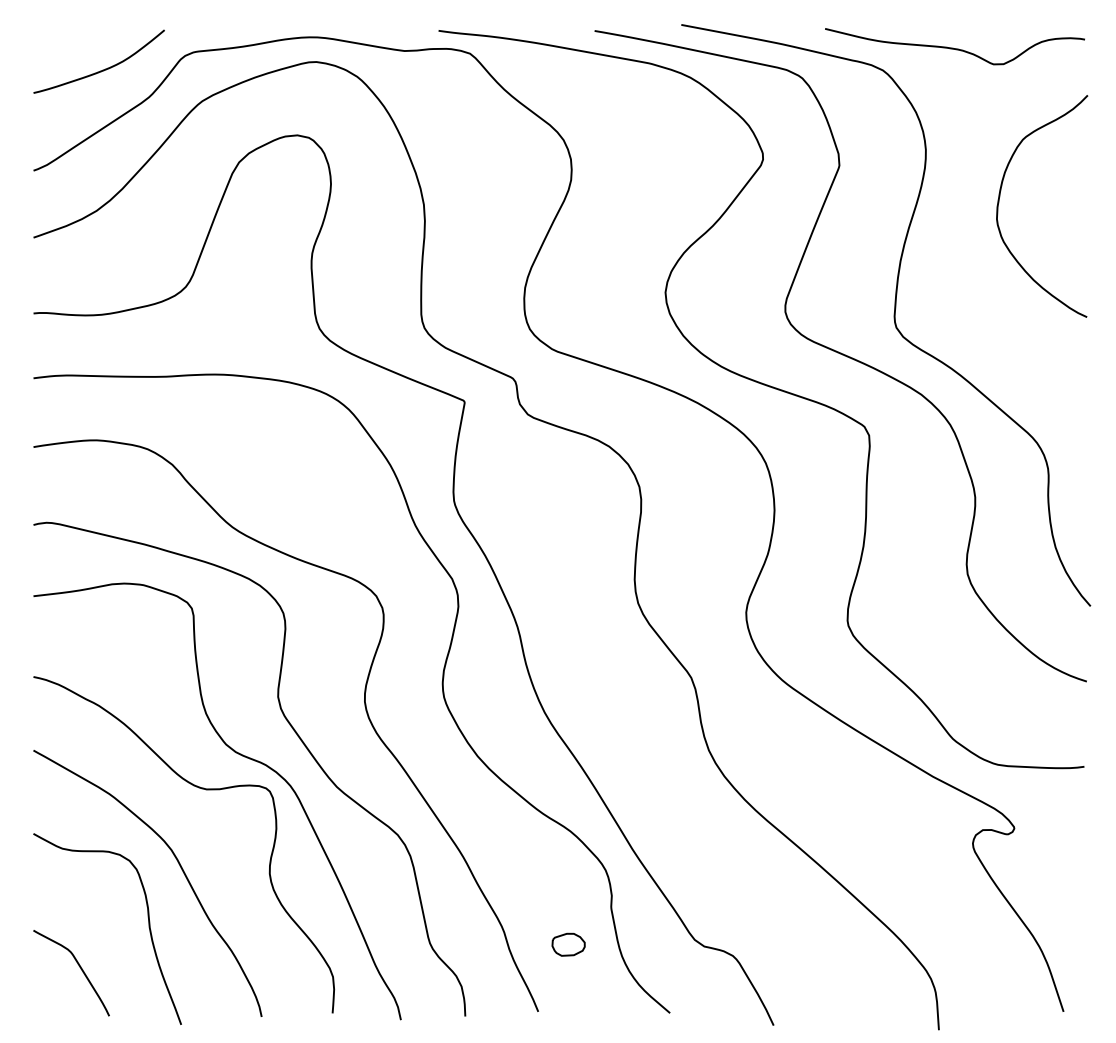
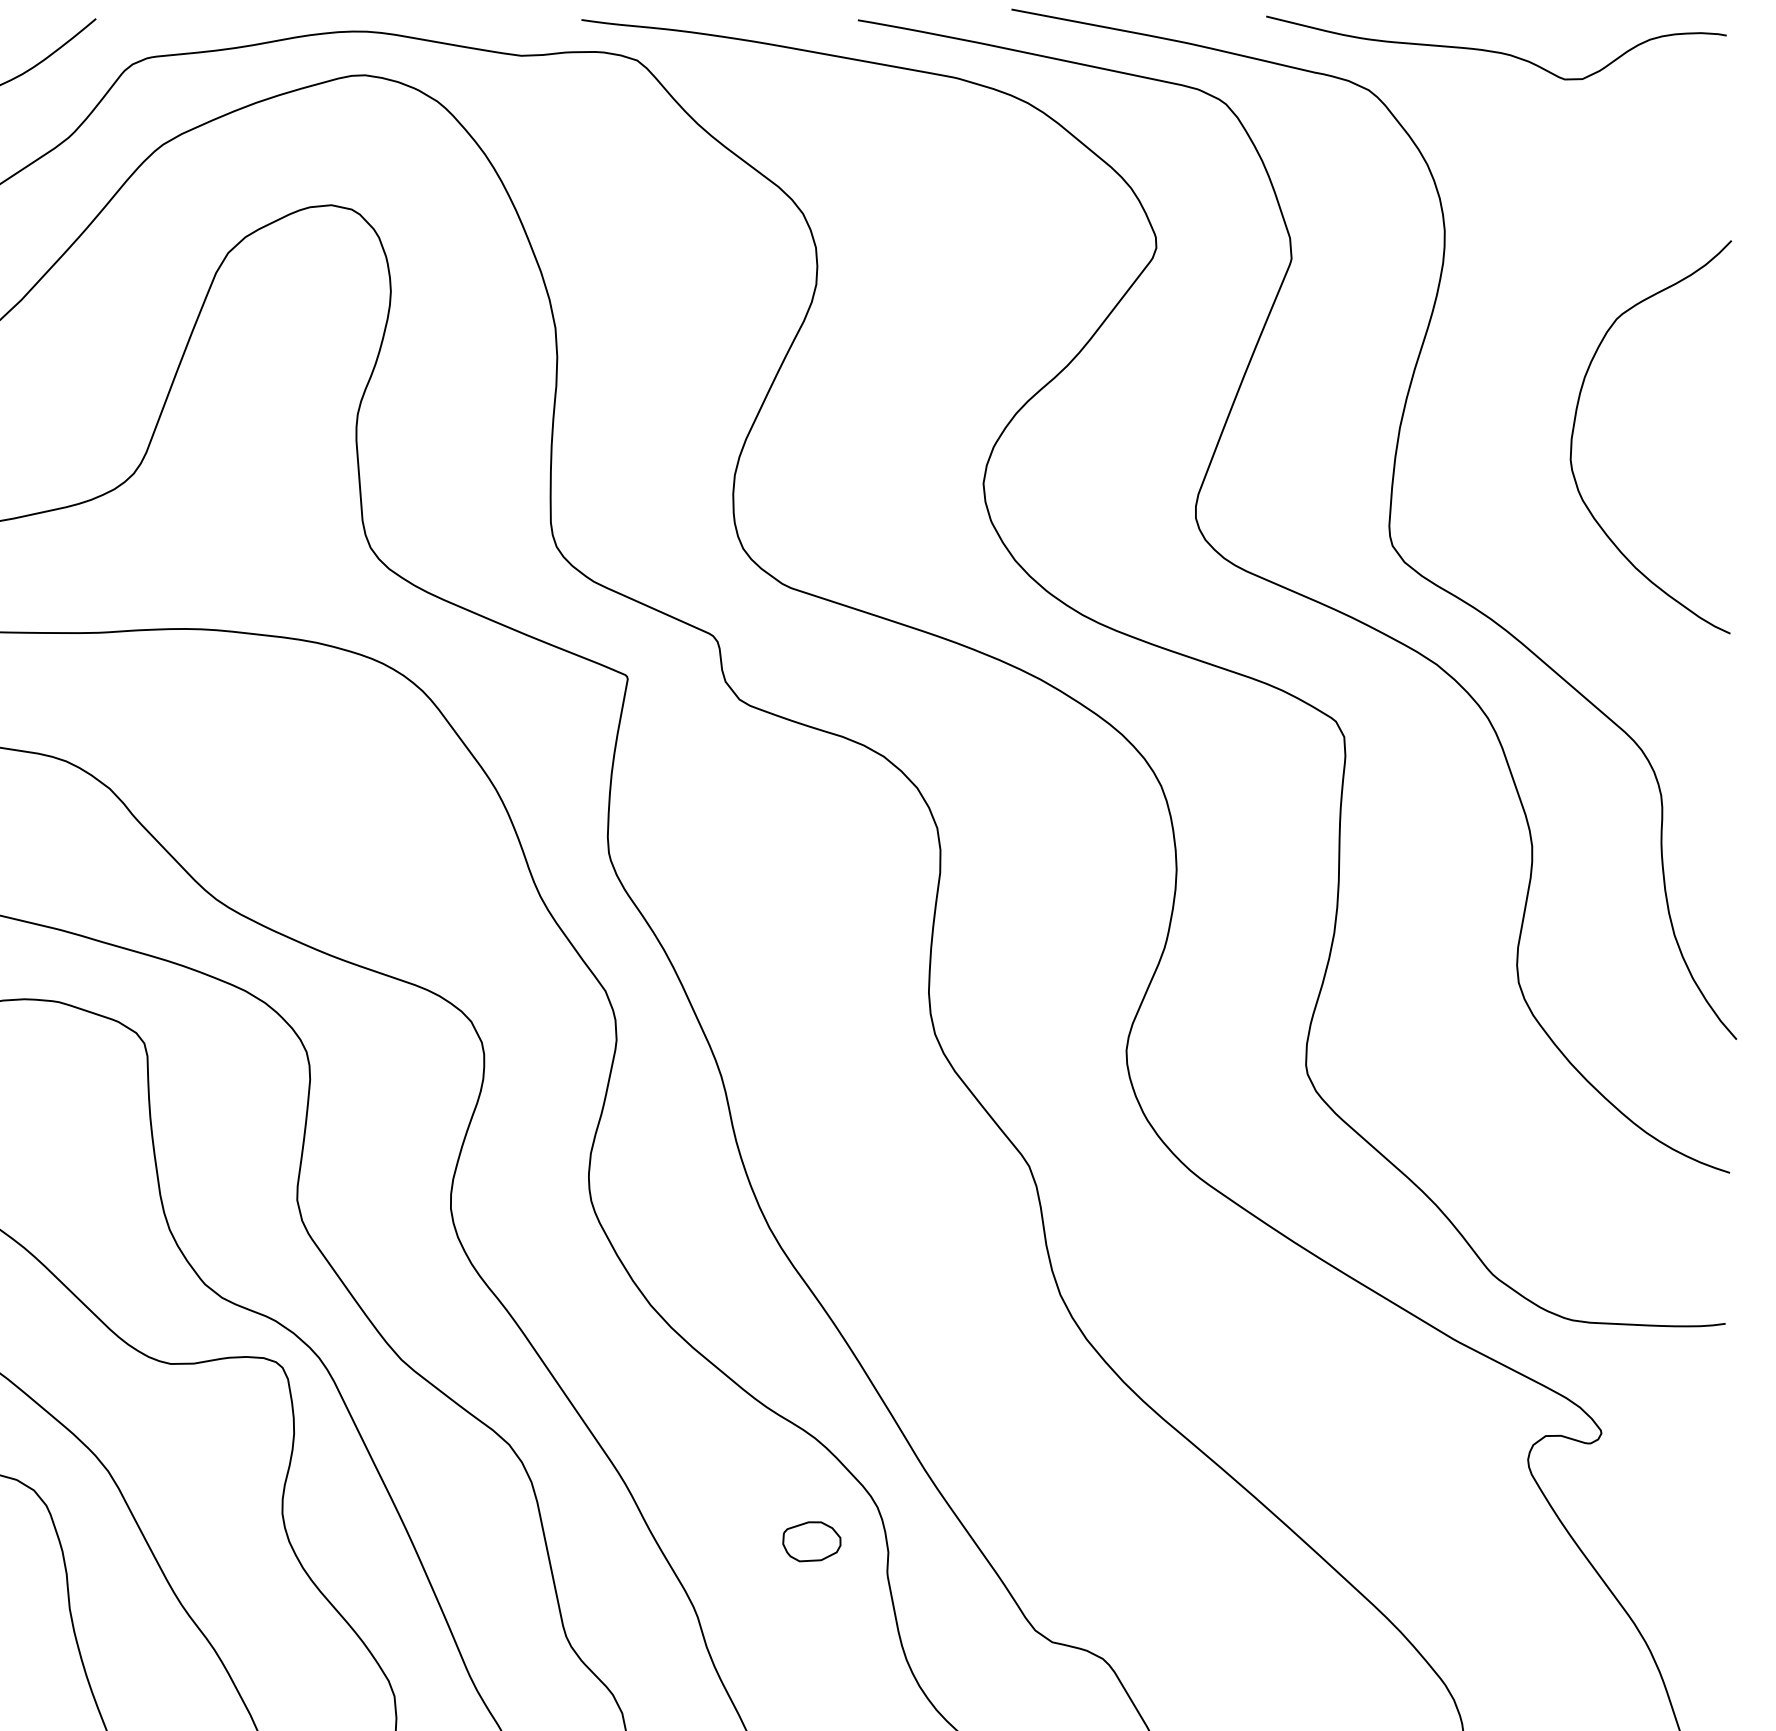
curve: (1000, 196) -> (1576, 419), moved
part: (568, 944) -> (811, 1541), moved

